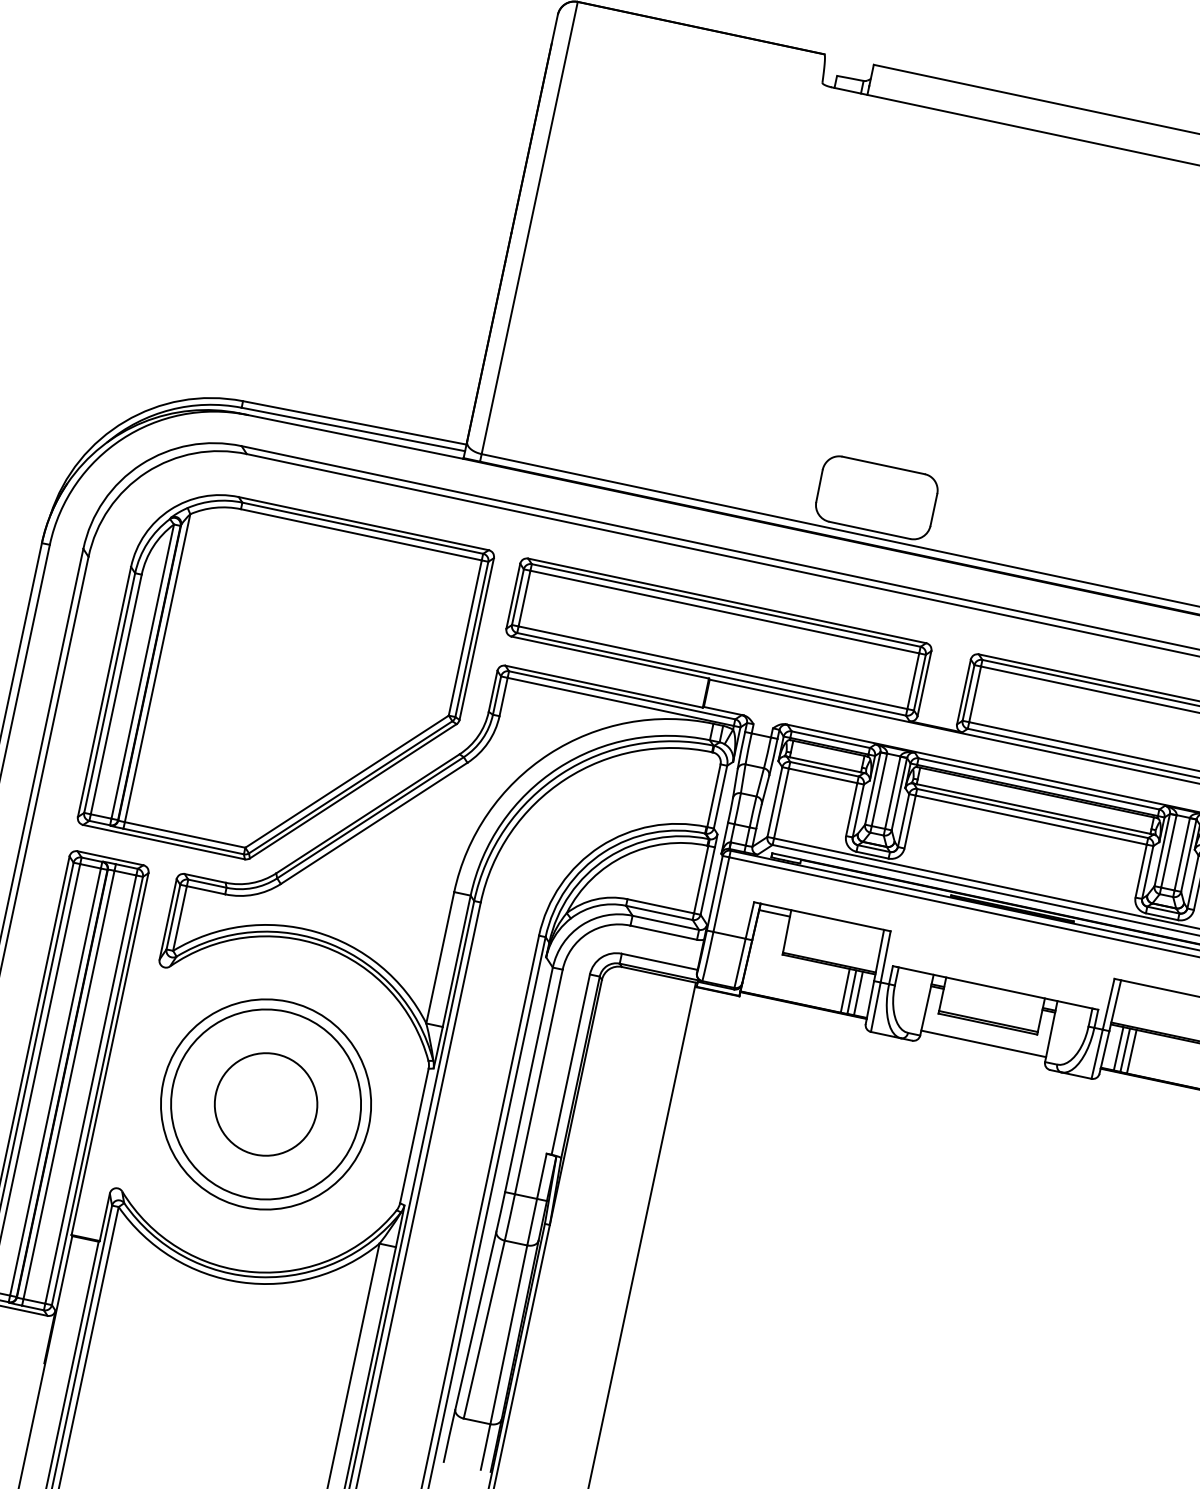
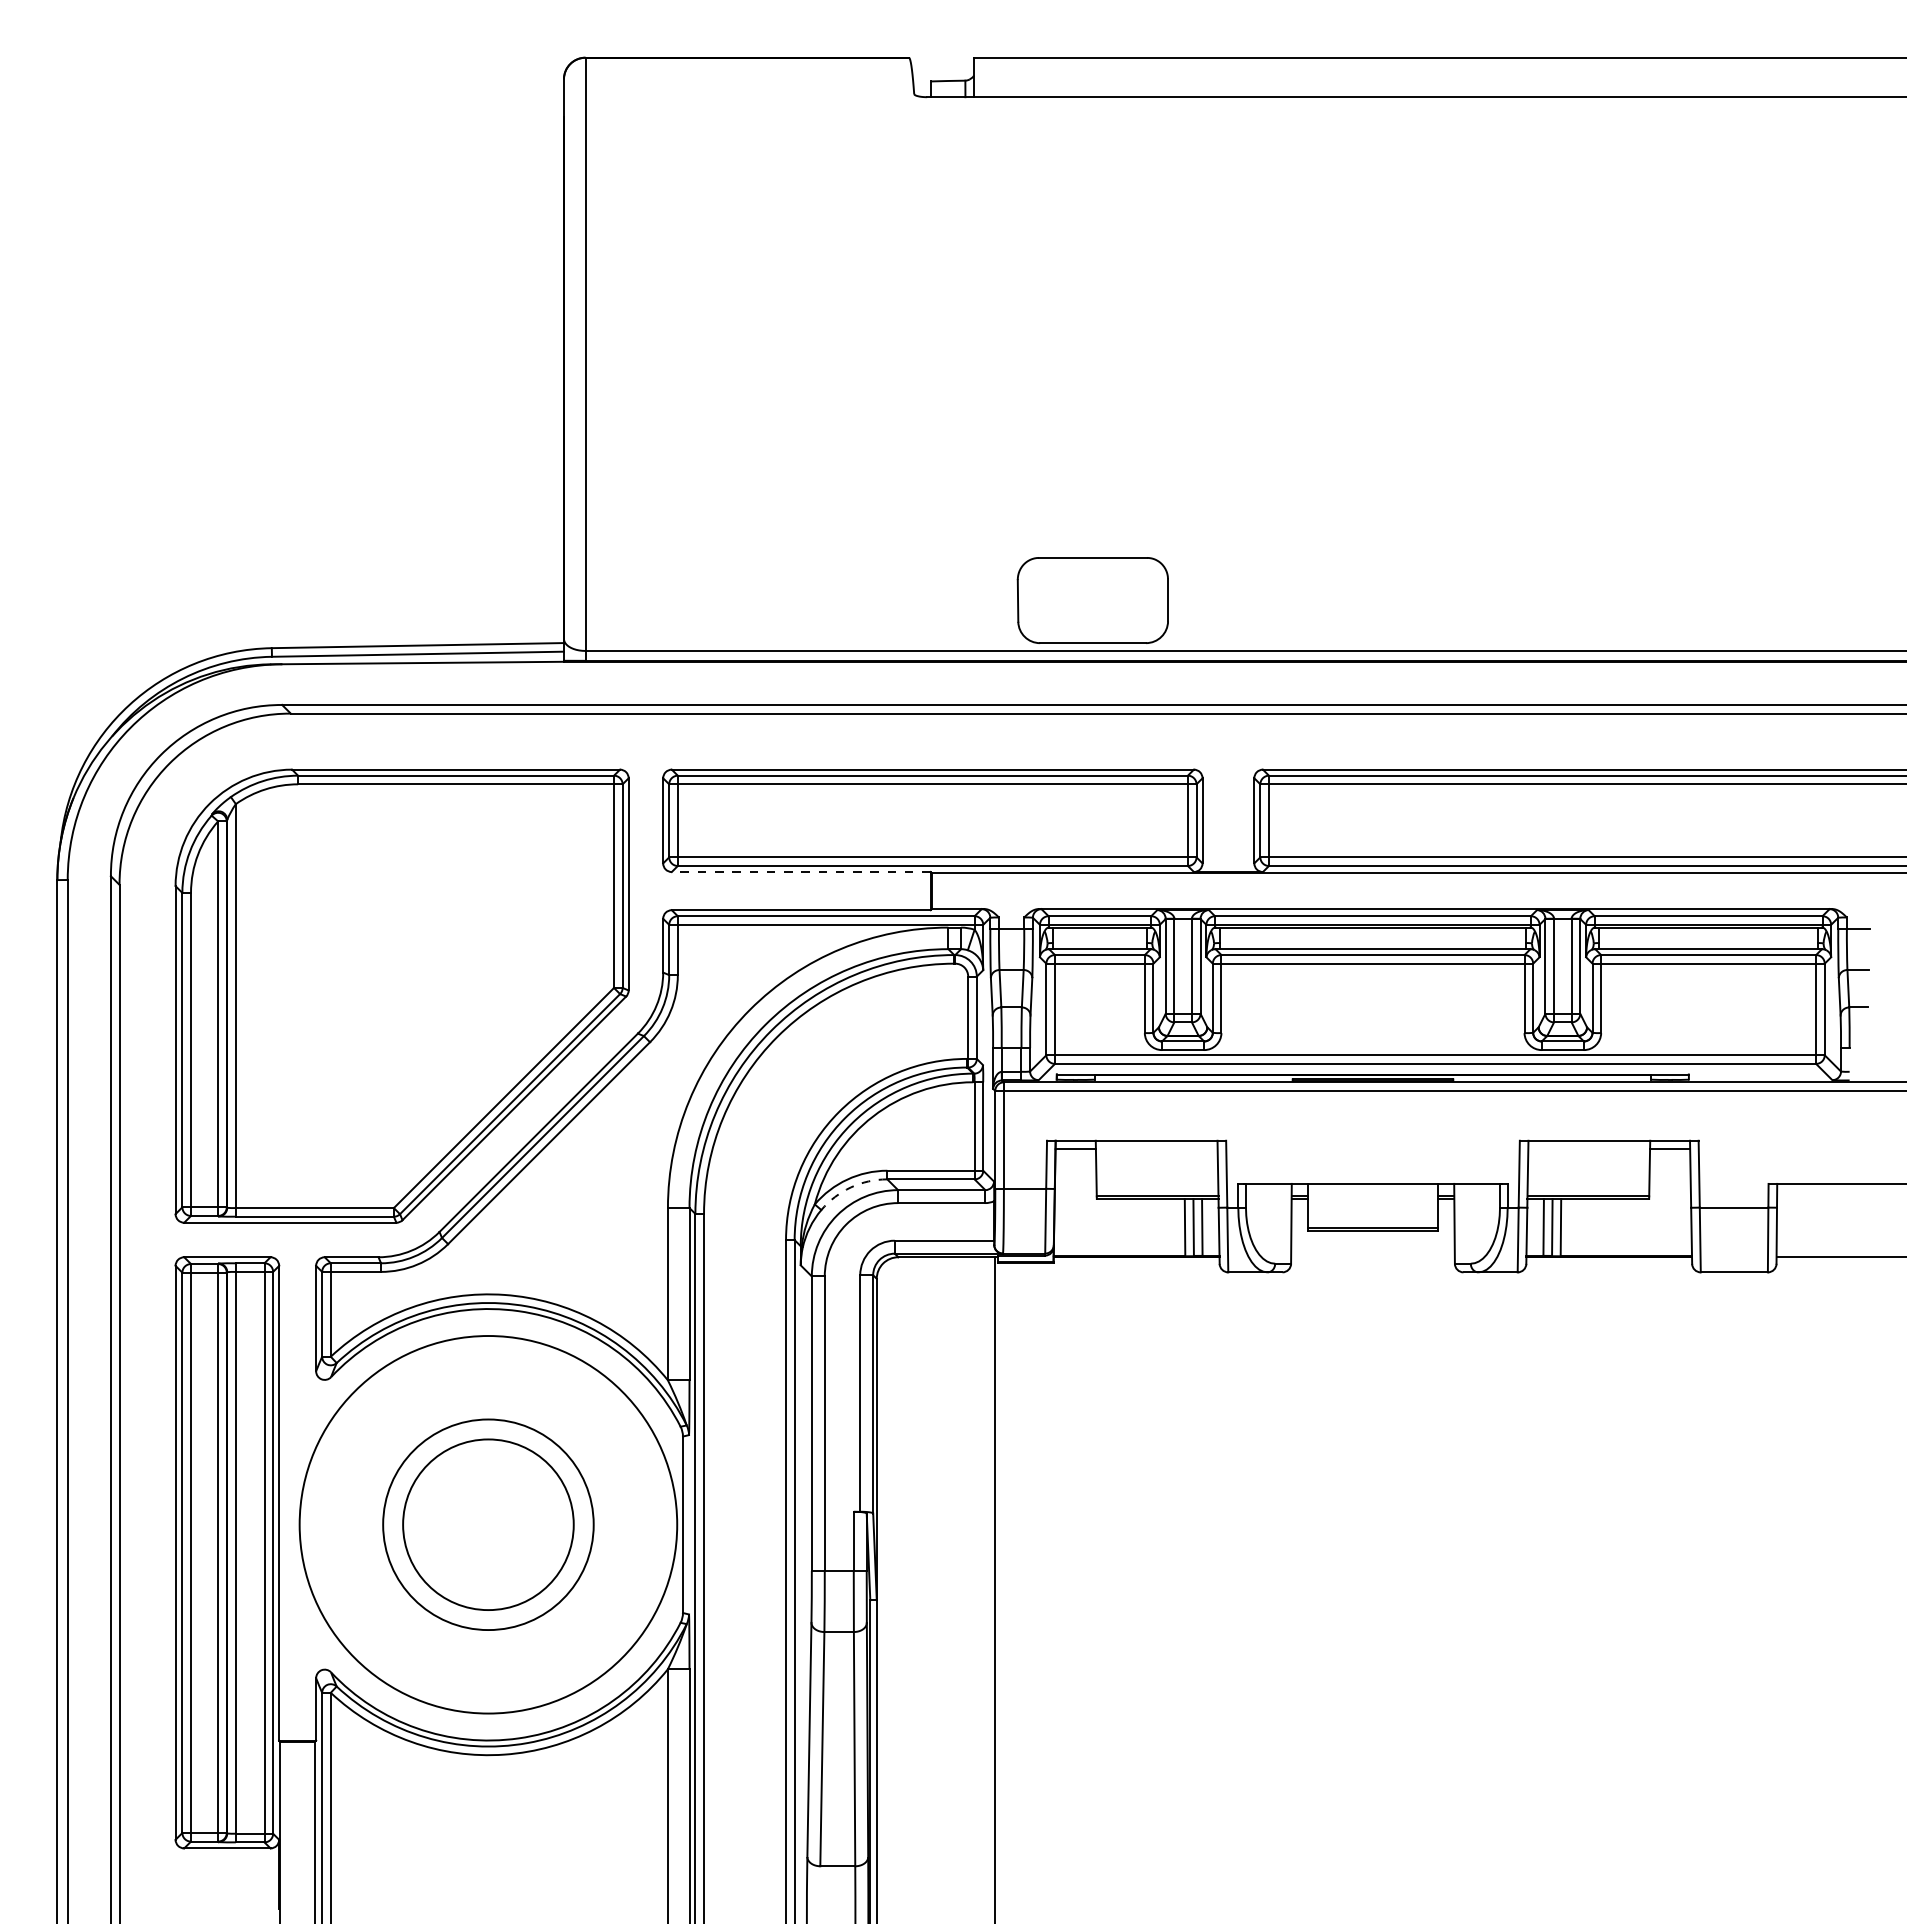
line: (609, 657) -> (800, 872), solid -> dashed
arc: (596, 906) -> (850, 1187), solid -> dashed
line: (983, 1043) -> (1372, 1257), removed
circle: (266, 1104) -> (488, 1524), size x0.7
circle: (266, 1104) -> (488, 1524), size x1.4
circle: (266, 1104) -> (488, 1524), size x1.6

